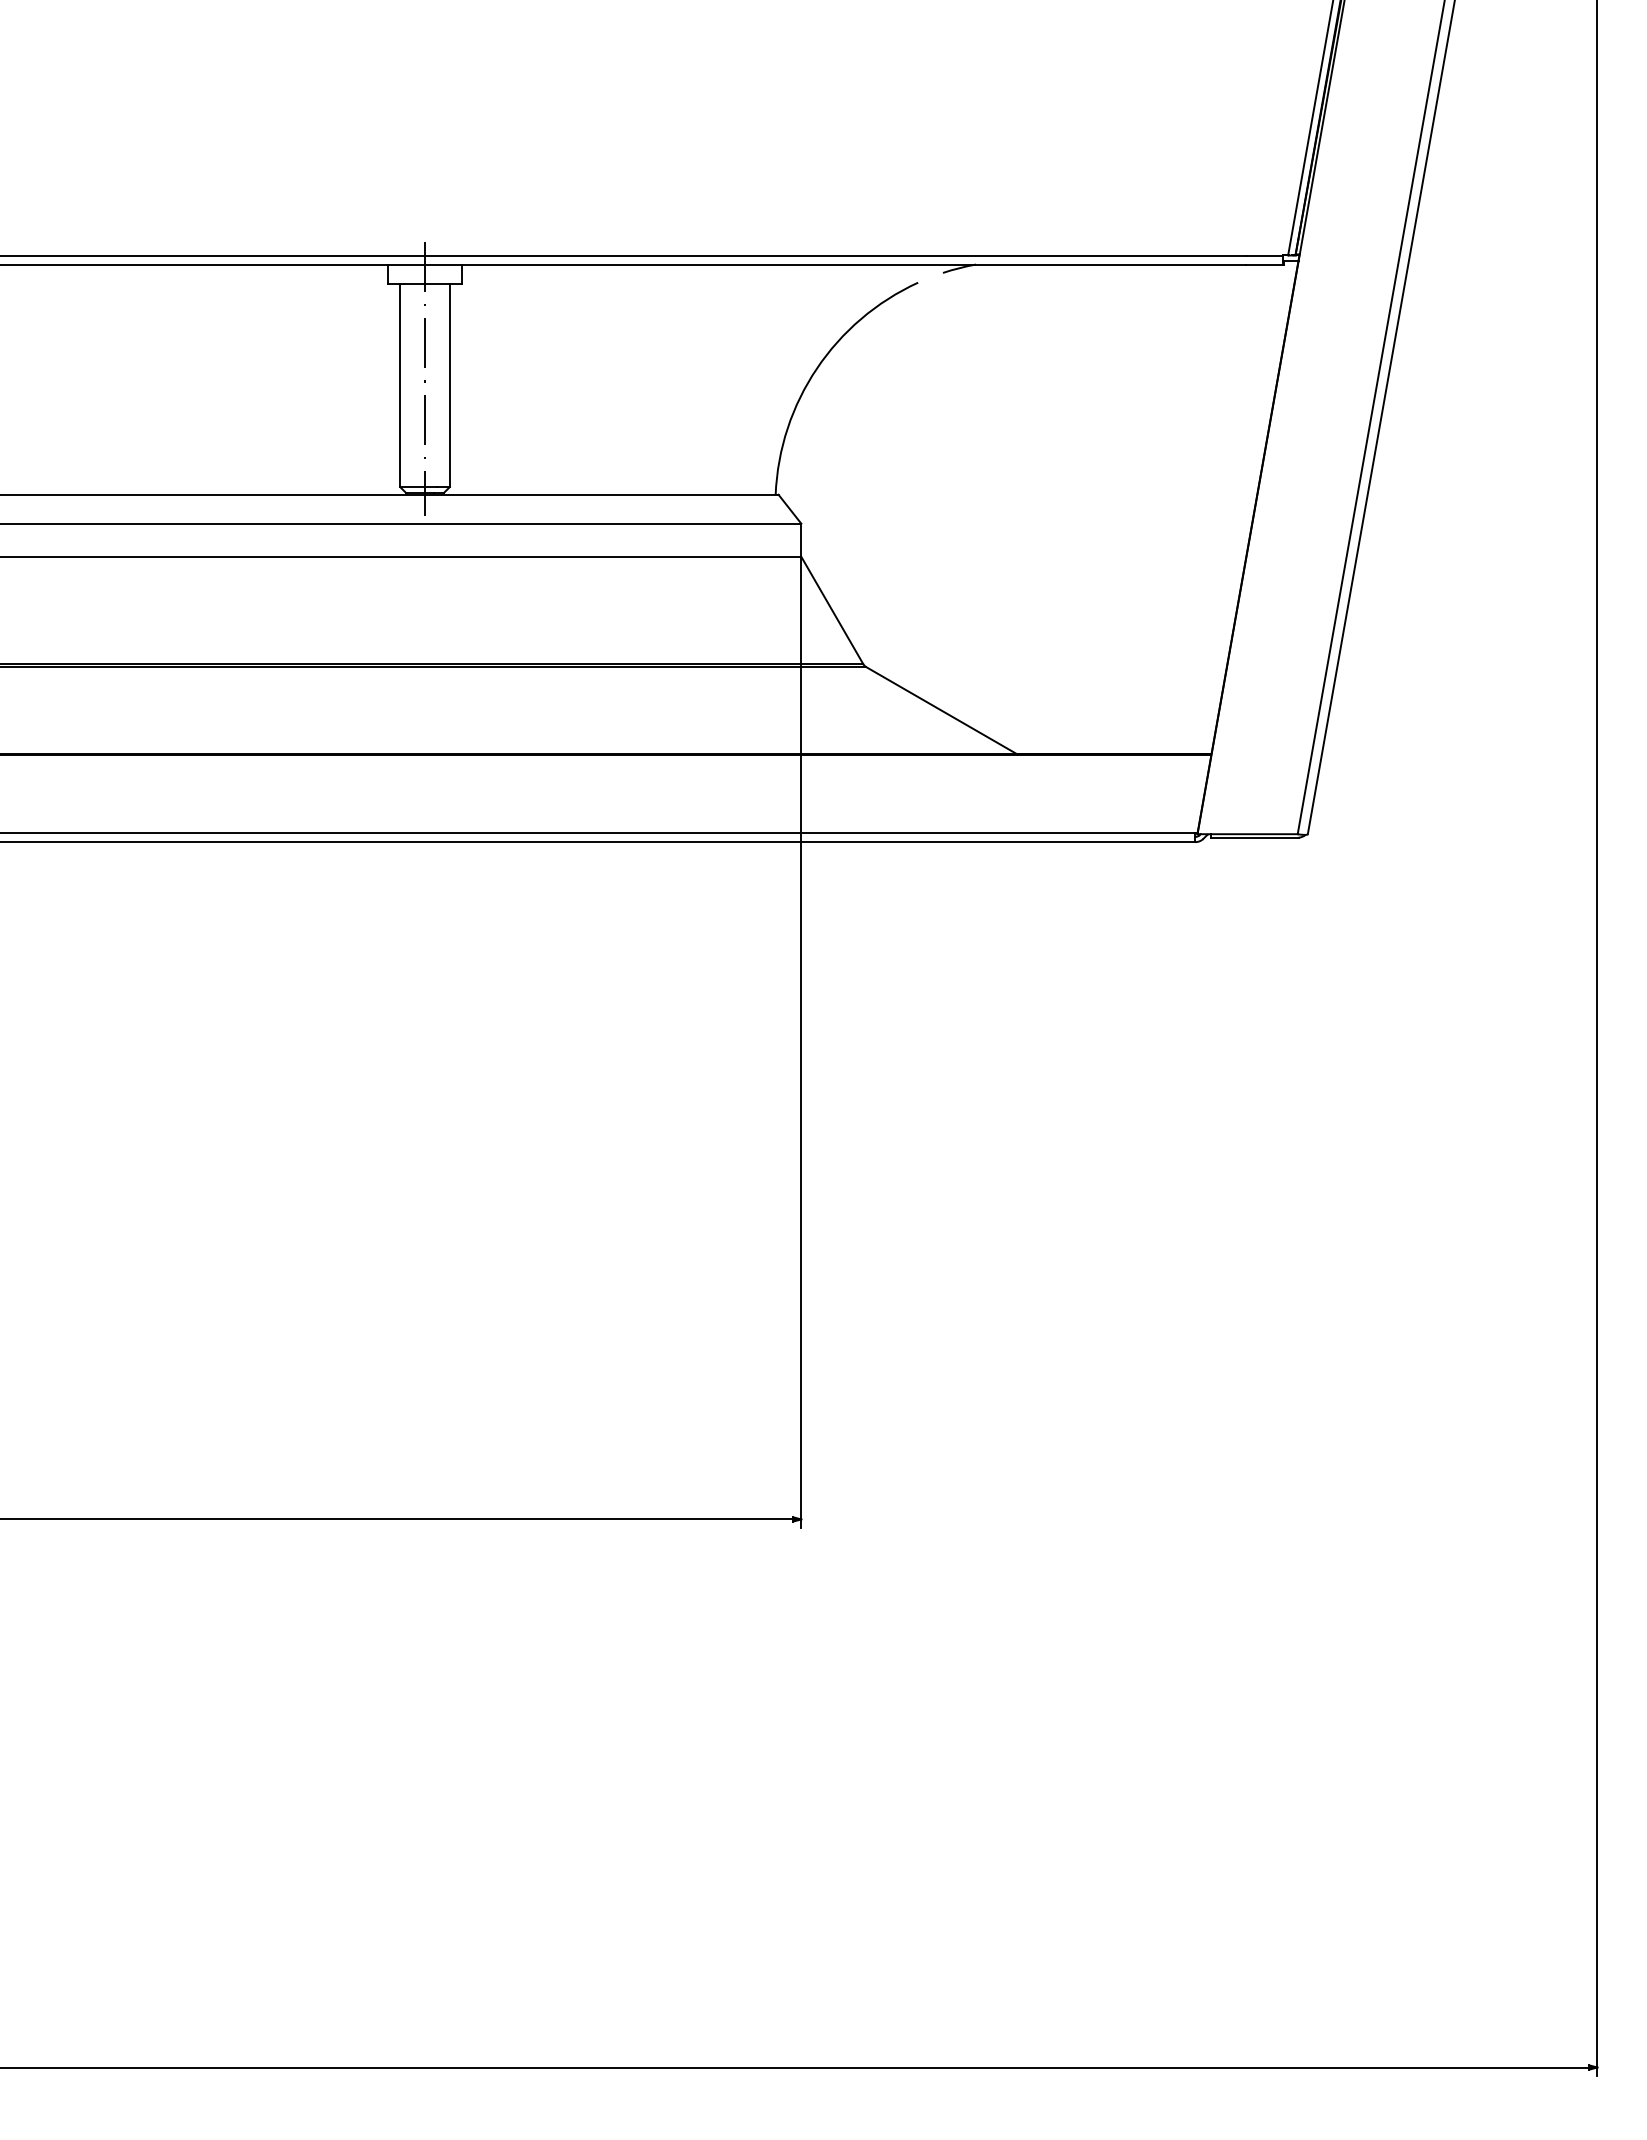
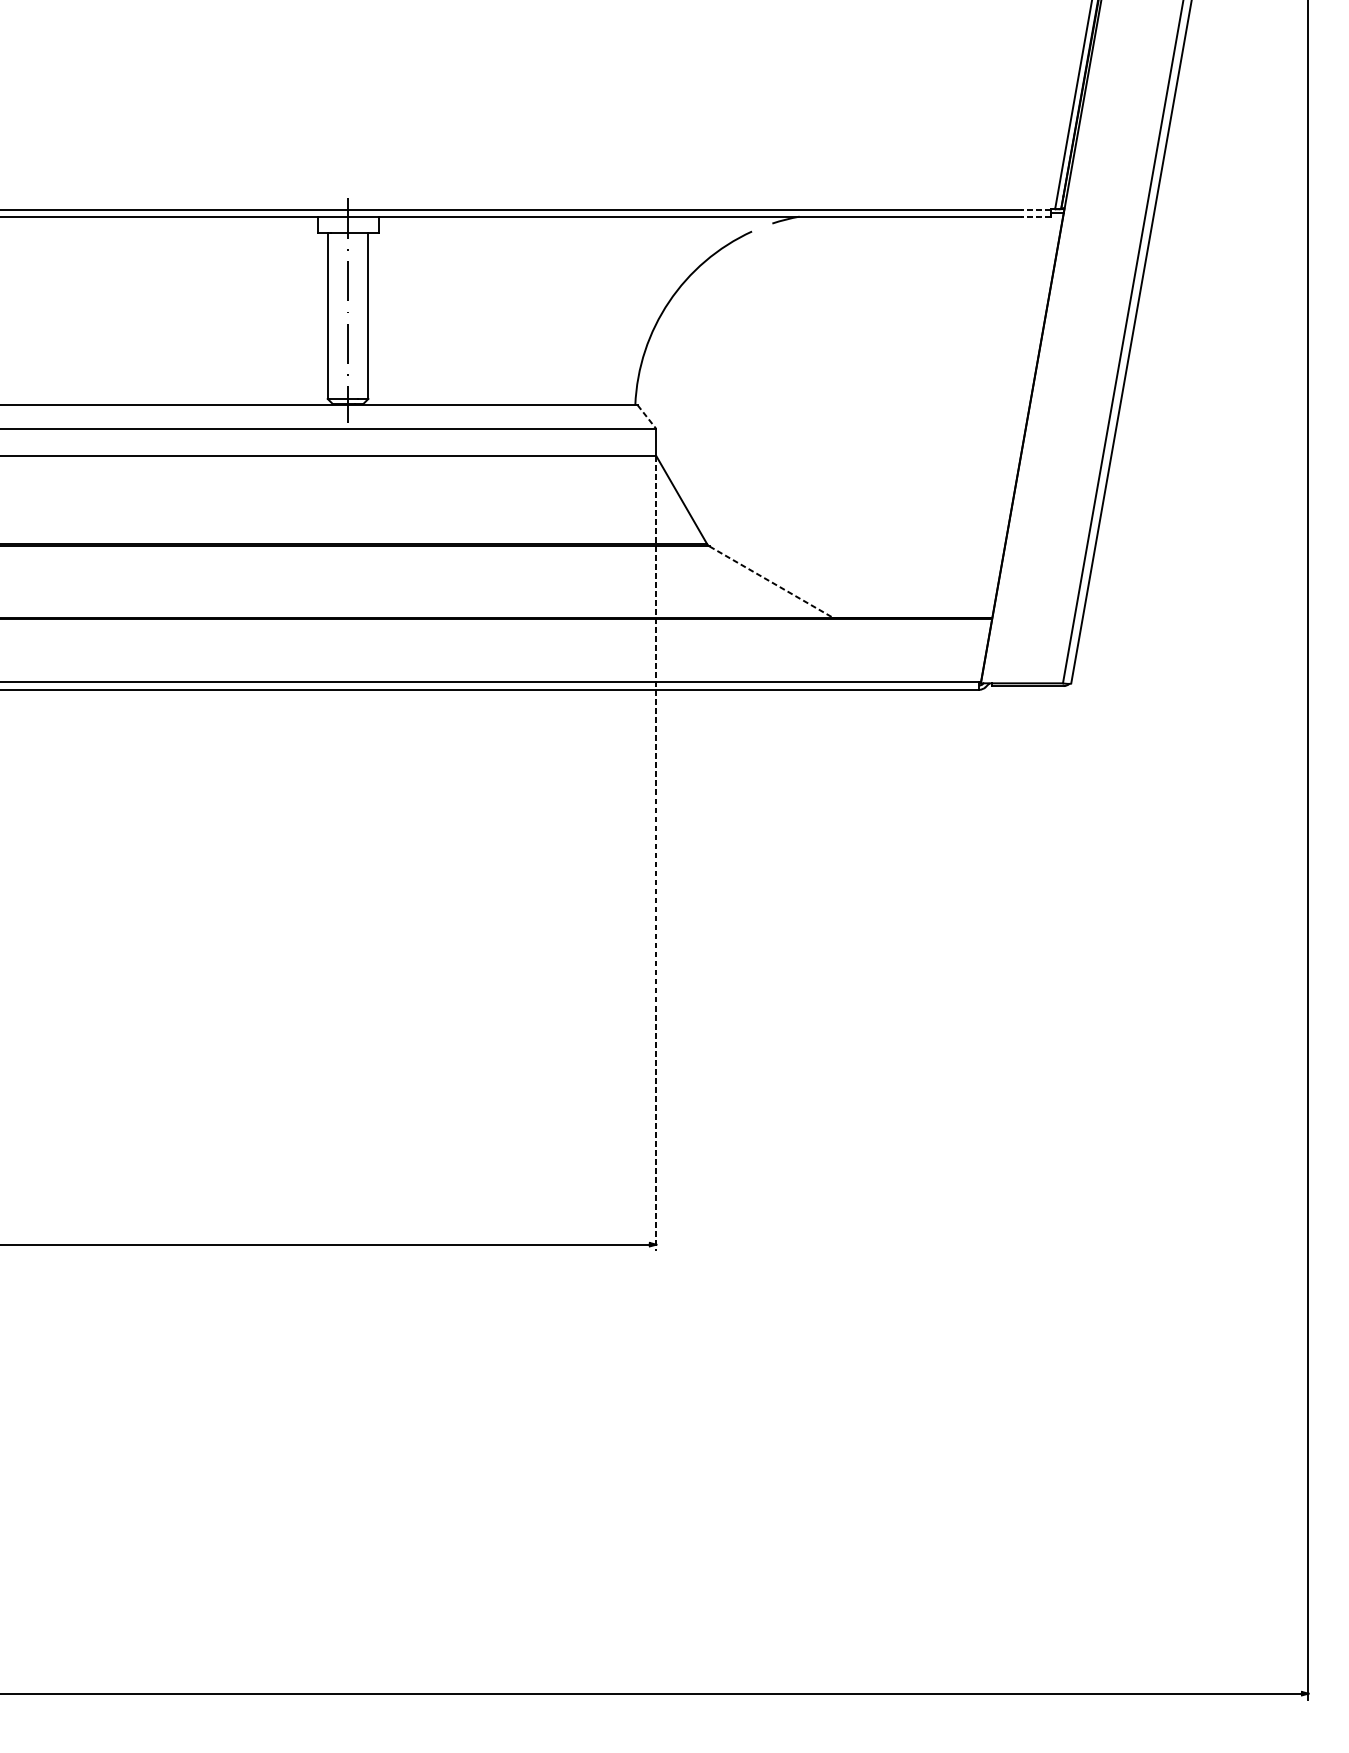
line: (1264, 256) -> (1035, 210), solid -> dashed
line: (1264, 264) -> (1035, 216), solid -> dashed
line: (790, 509) -> (647, 417), solid -> dashed
line: (942, 711) -> (771, 582), solid -> dashed
line: (801, 1042) -> (656, 853), solid -> dashed

